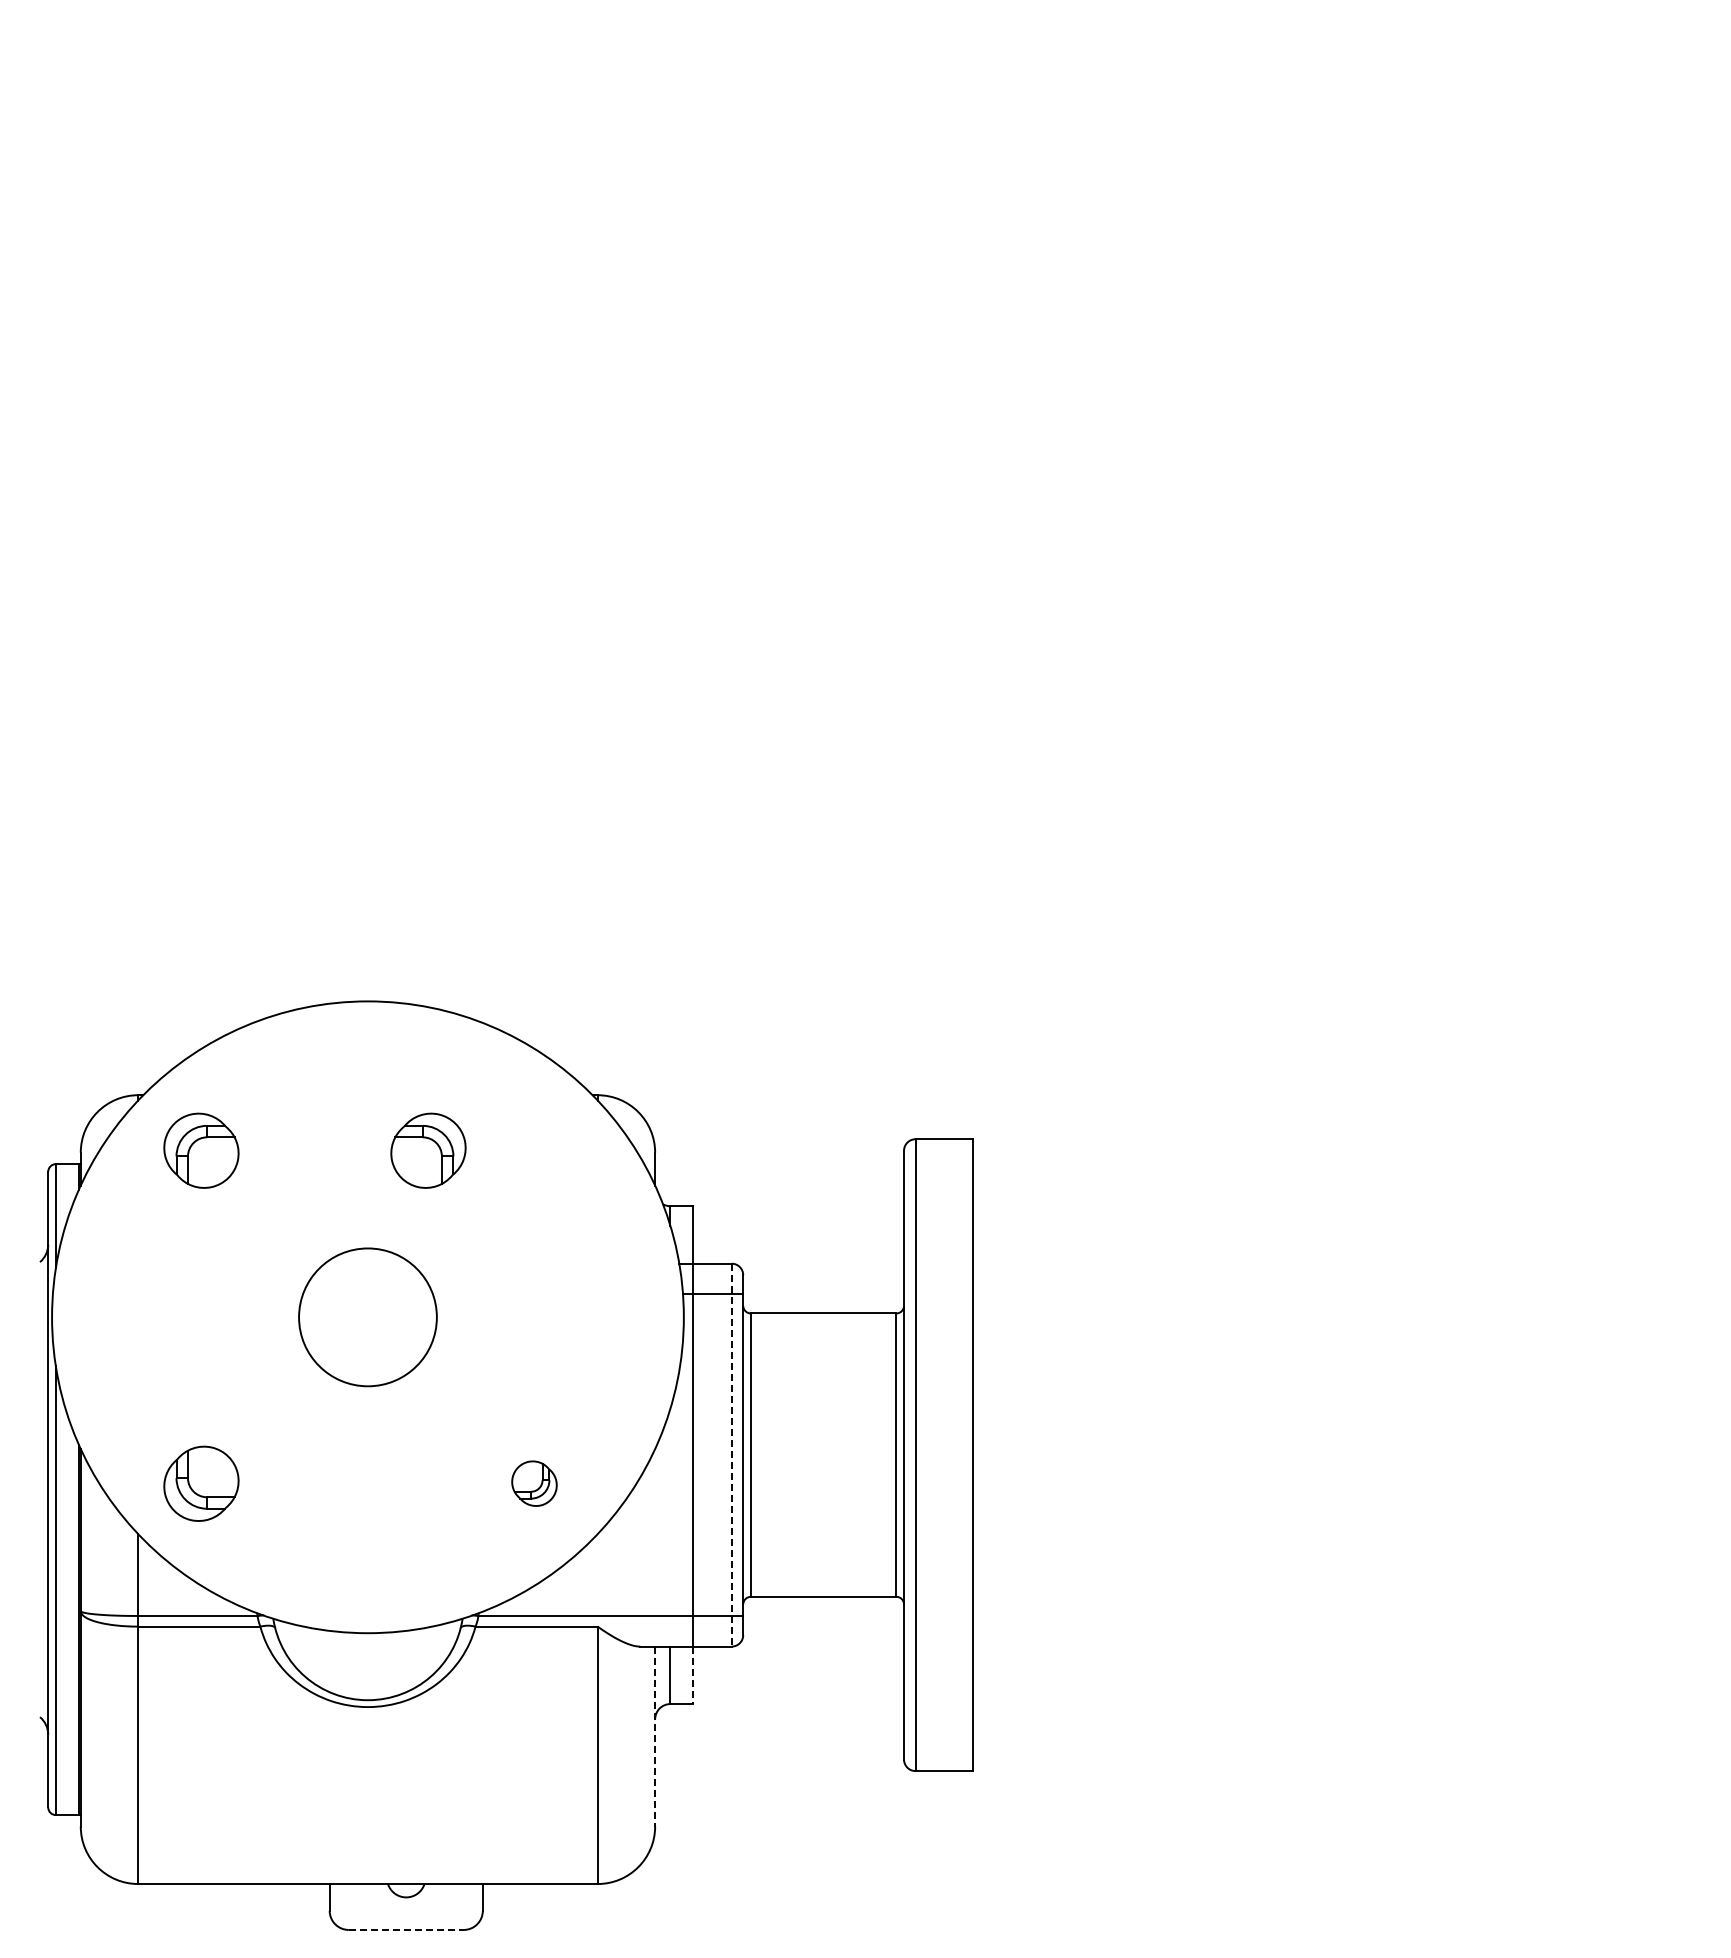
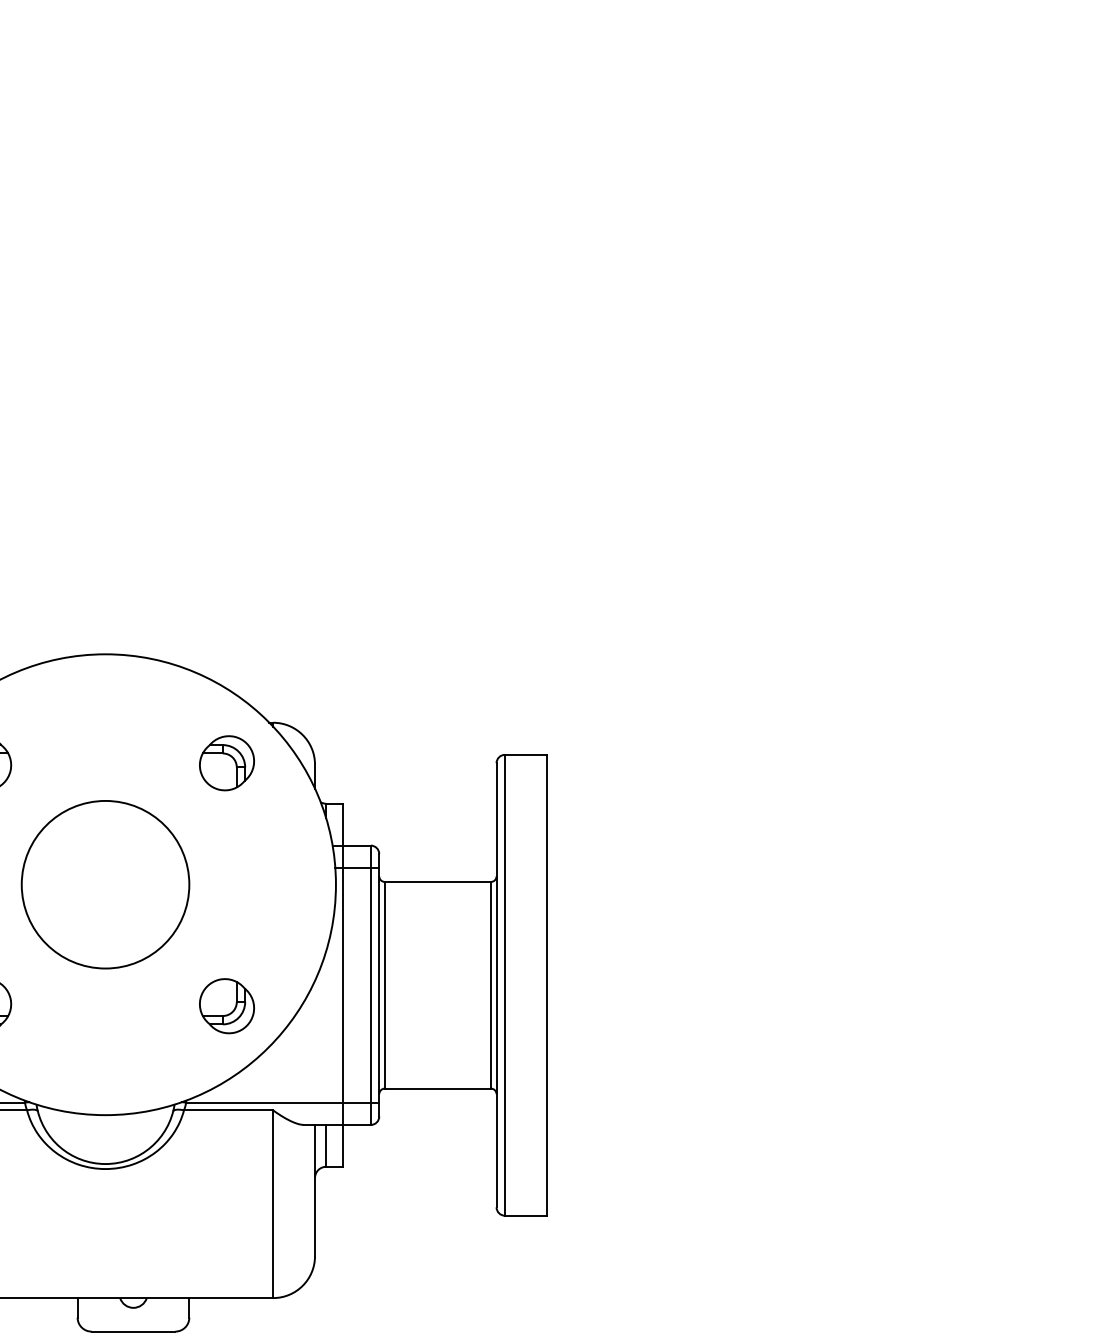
part: (428, 1150) -> (227, 763), moved
circle: (367, 1317) -> (105, 884), size x1.67
line: (731, 1455) -> (370, 985), dashed -> solid
part: (534, 1483) -> (227, 1005), size x1.67
line: (693, 1675) -> (342, 1146), dashed -> solid
line: (655, 1736) -> (315, 1190), dashed -> solid
line: (406, 1929) -> (133, 1331), dashed -> solid

